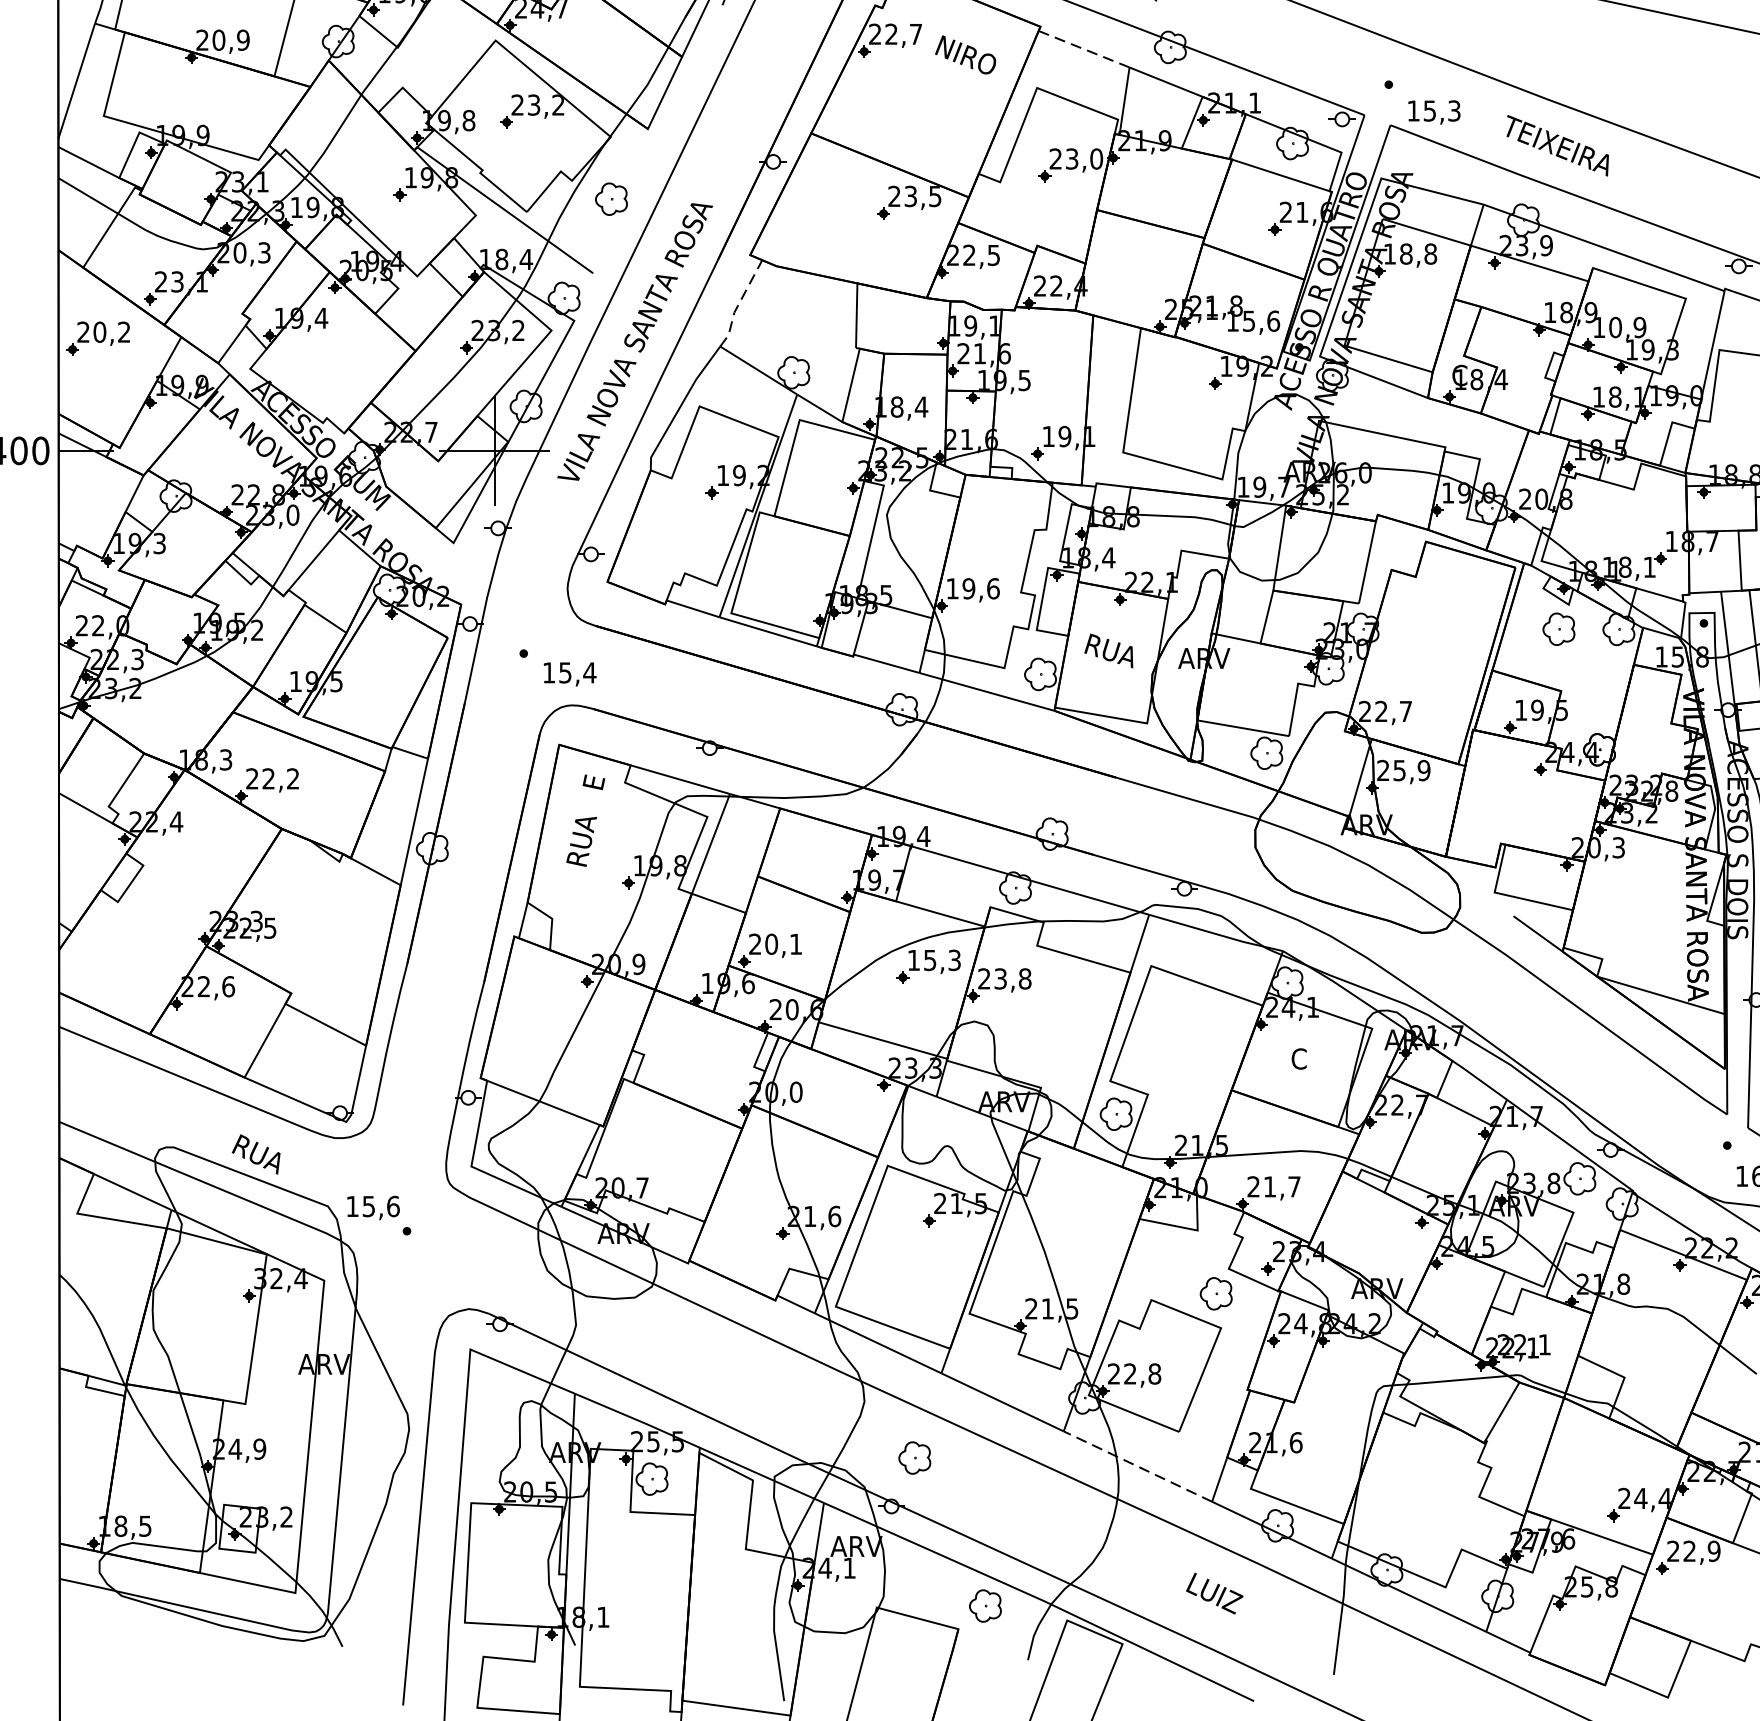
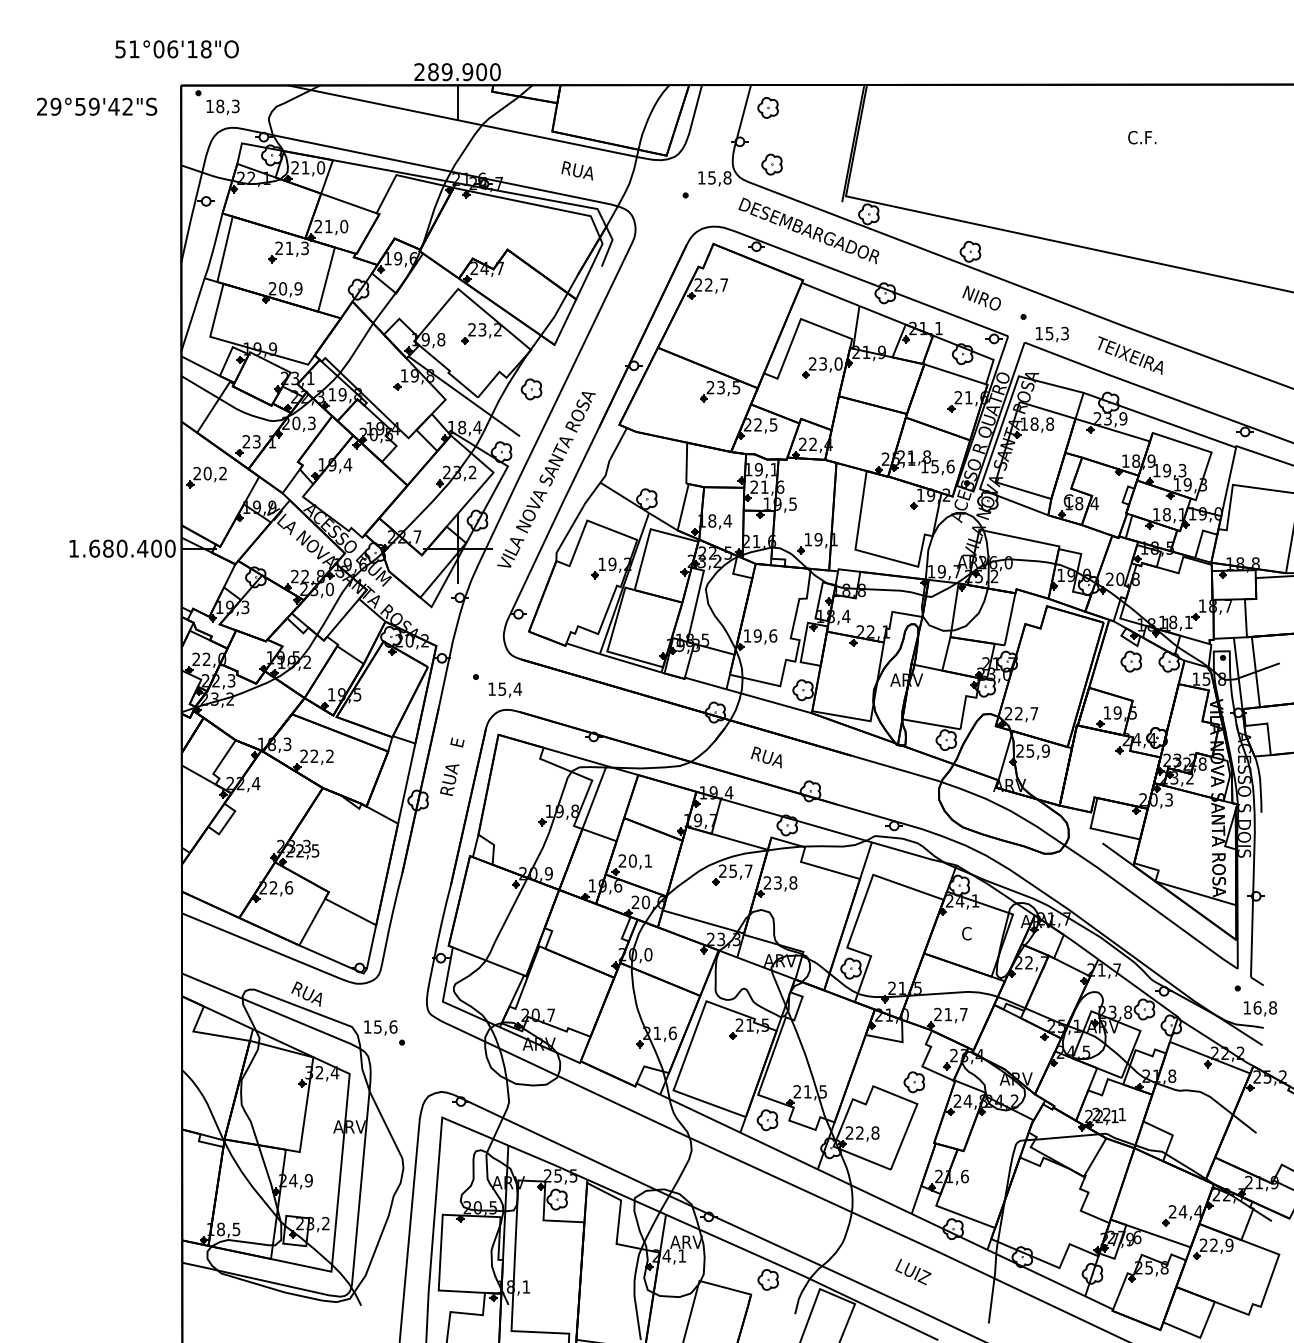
line: (1083, 49) -> (830, 294), dashed -> solid
text: (965, 53) -> (981, 297), moved
line: (739, 303) -> (612, 455), dashed -> solid
text: (1627, 327) -> (1174, 470), 10,9 -> 19,3
text: (1109, 651) -> (766, 757), moved
text: (586, 820) -> (452, 766), moved
text: (933, 959) -> (735, 870), 15,3 -> 25,7
part: (914, 1458) -> (767, 1120), moved
line: (1137, 1466) -> (864, 1191), dashed -> solid

